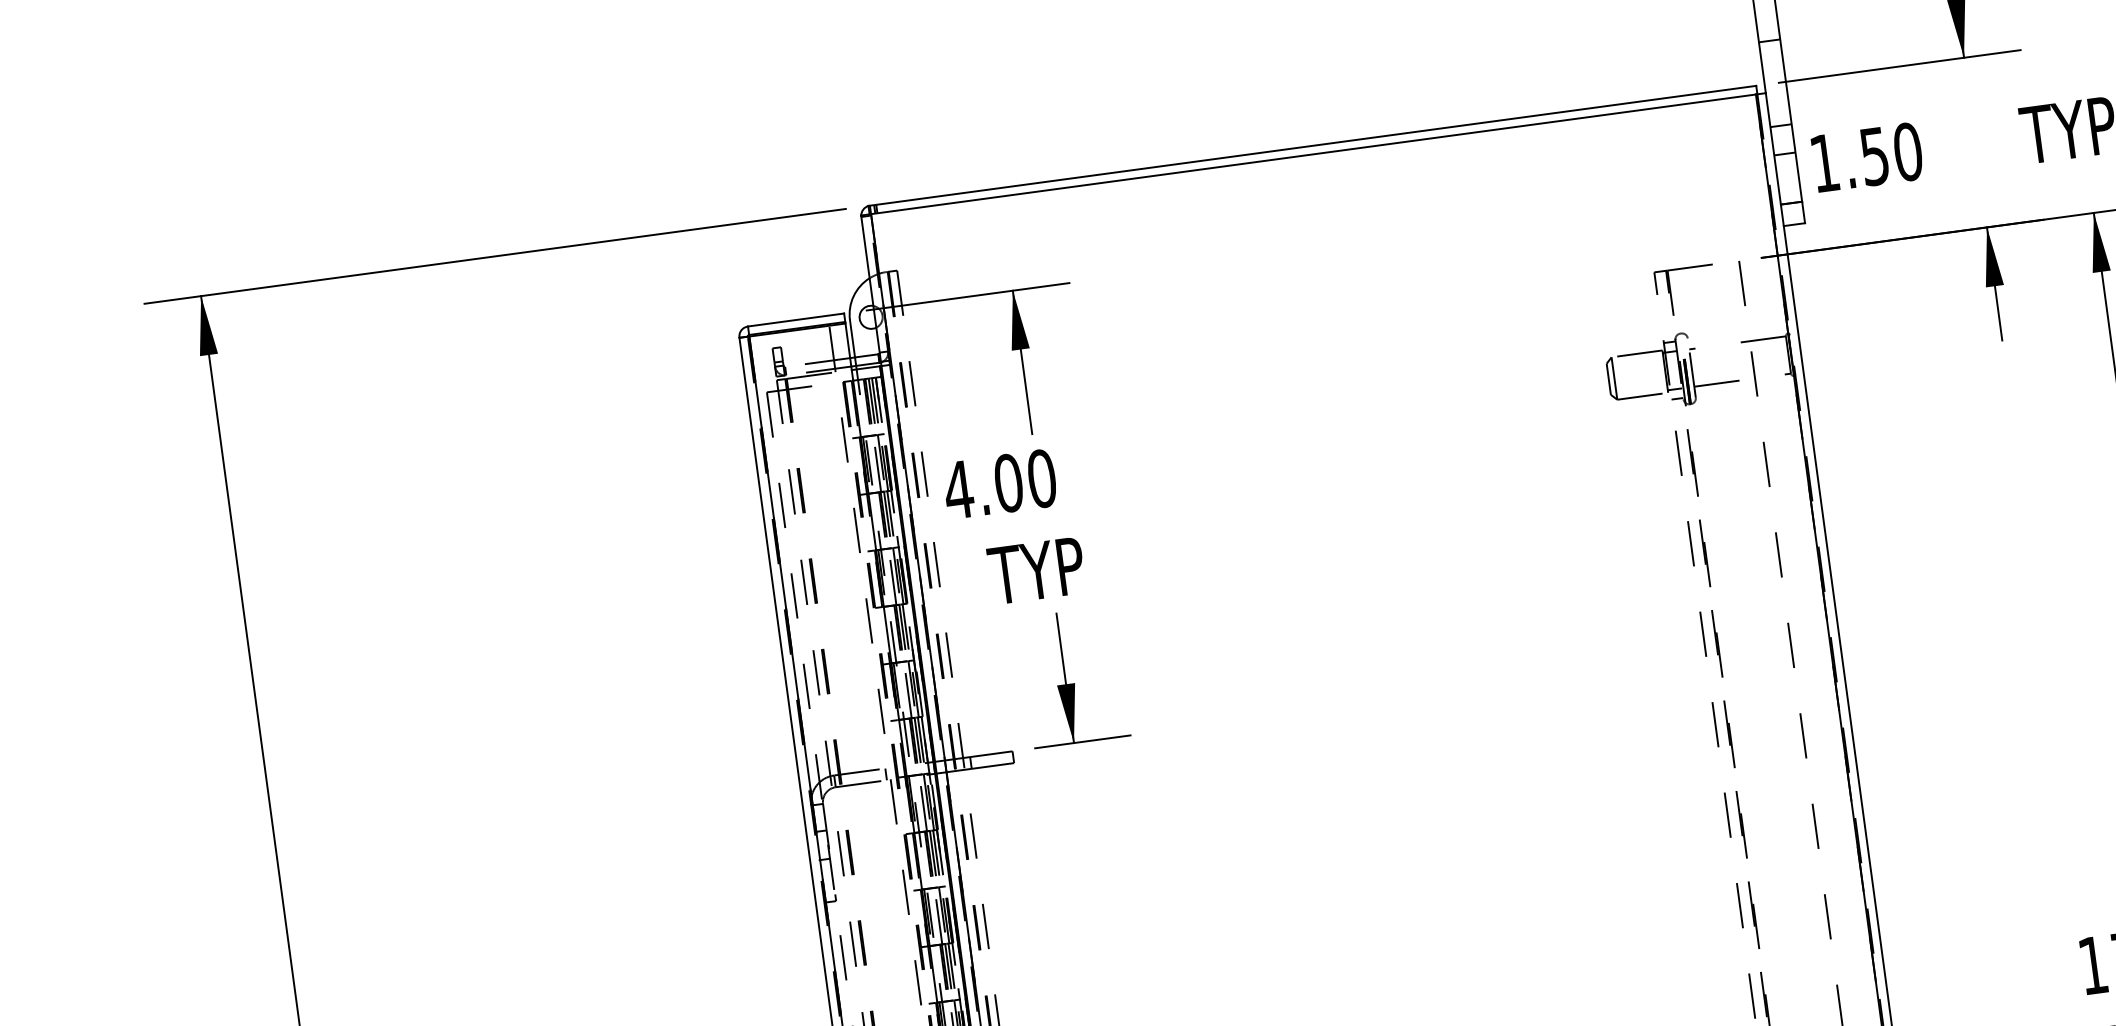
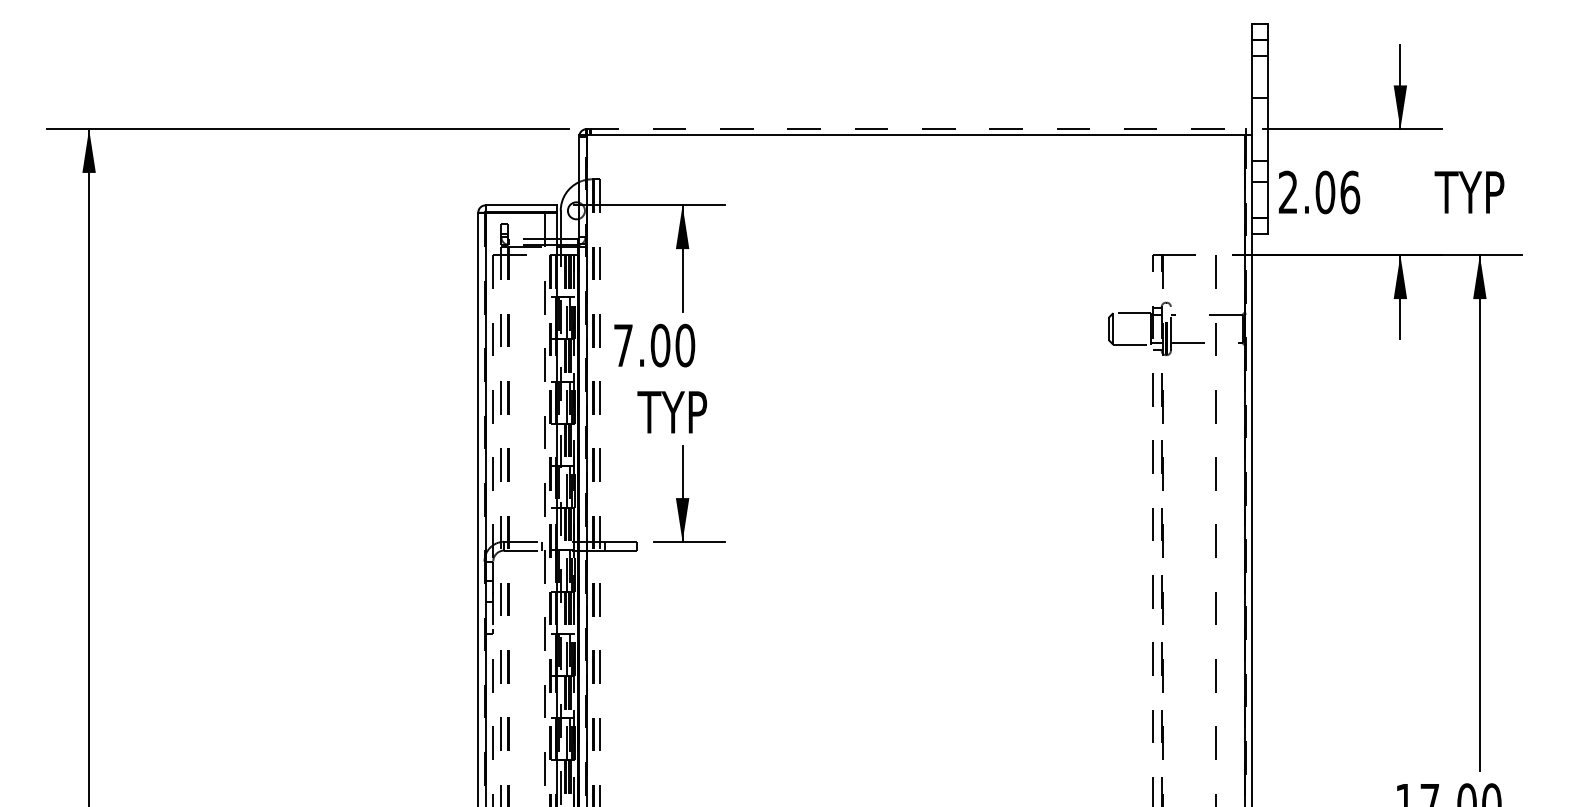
line: (1313, 146) -> (916, 129), solid -> dashed
text: (1866, 157) -> (1319, 192), 1.50 -> 2.06
text: (958, 489) -> (623, 345), 4.00 -> 7.00

